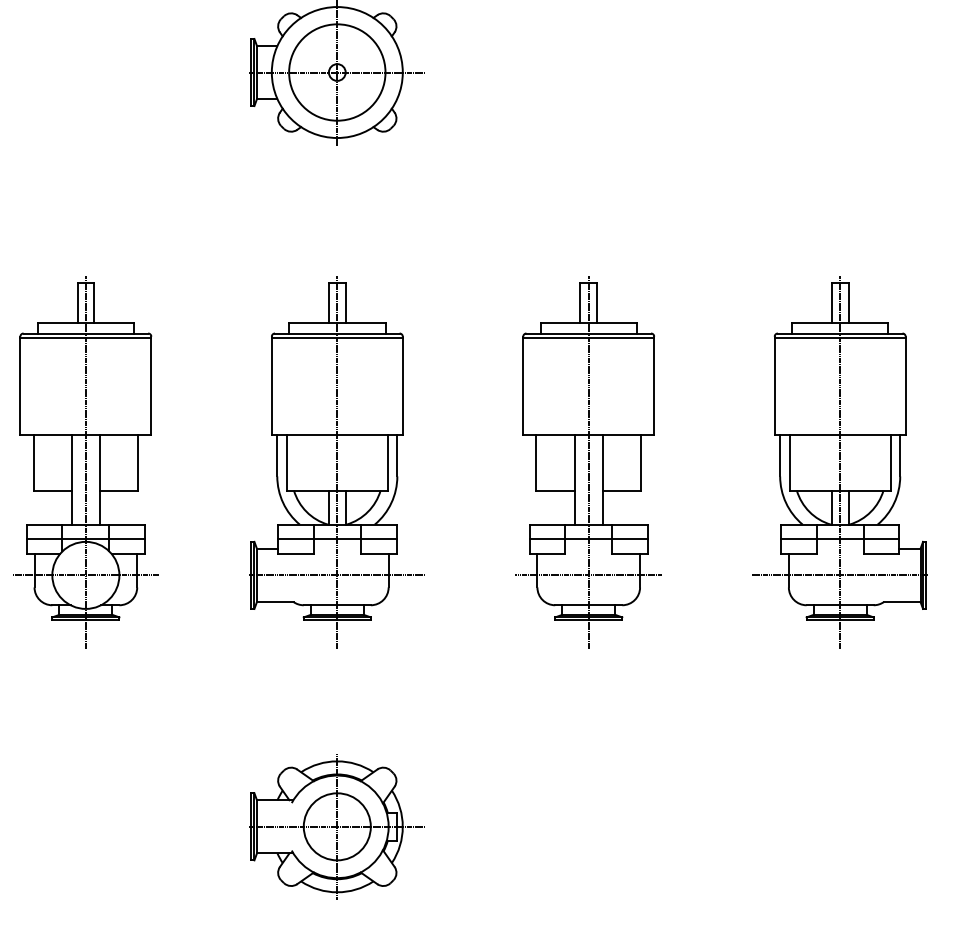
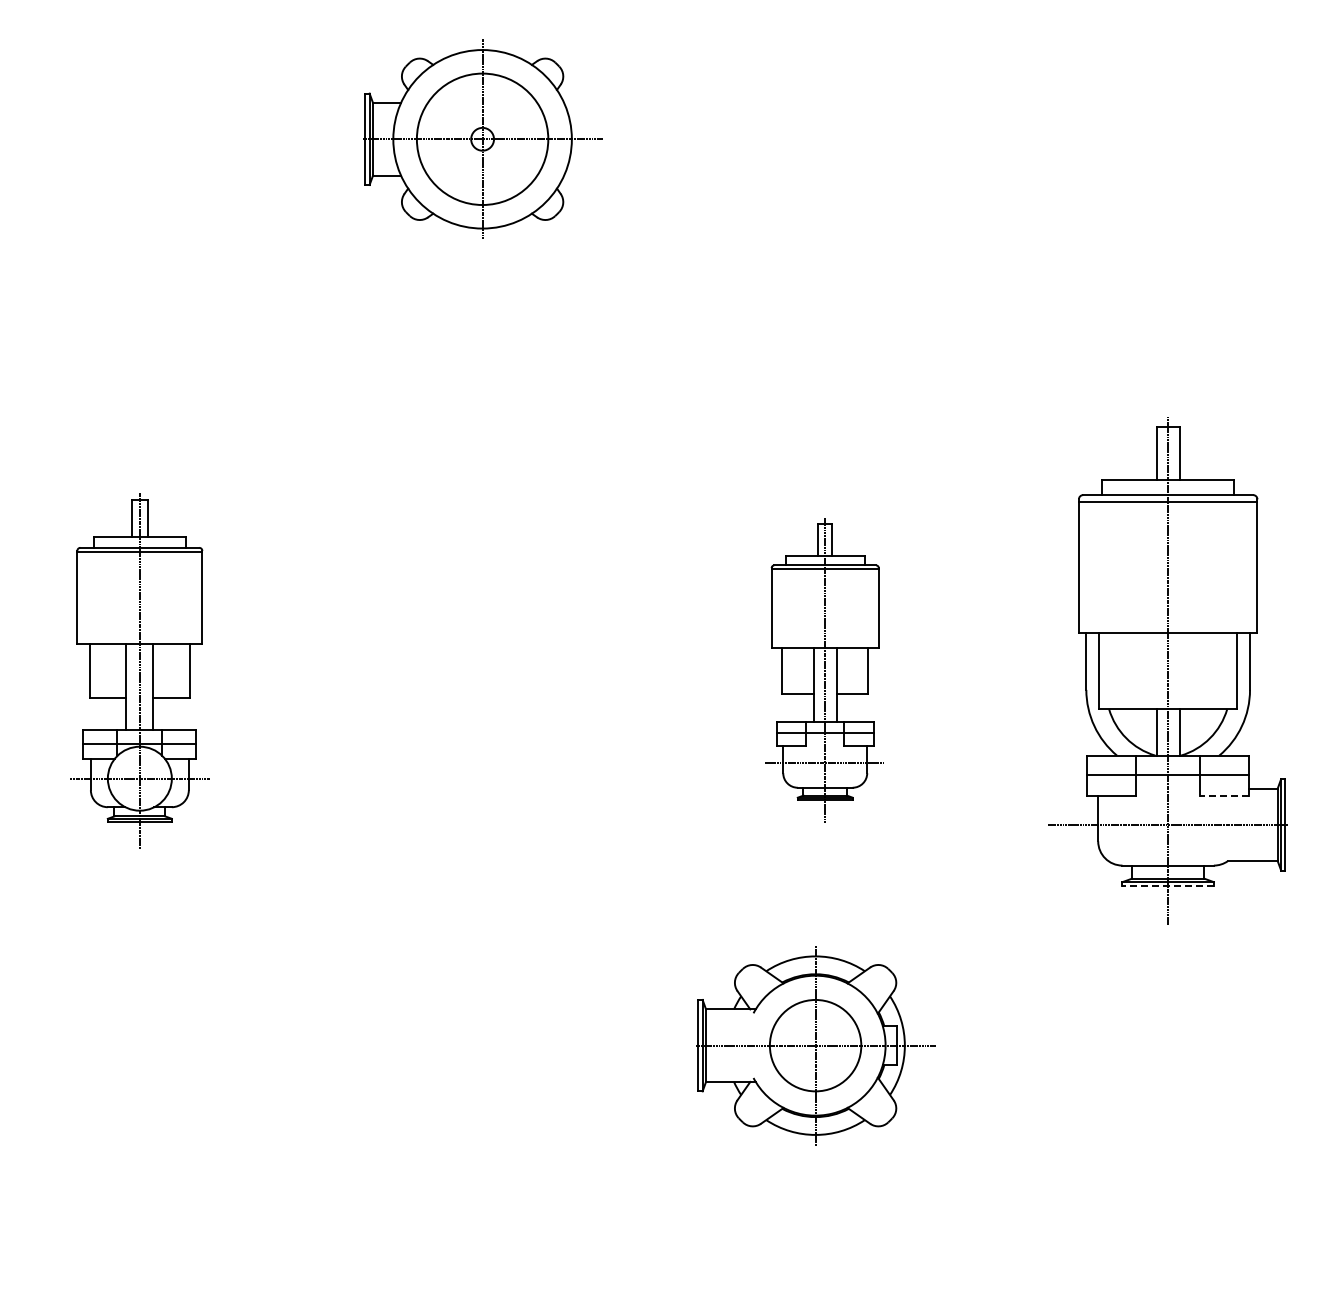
part: (85, 462) -> (139, 670), size x0.7
part: (337, 462) -> (482, 670), removed
part: (588, 462) -> (824, 670), size x0.6
line: (881, 554) -> (1224, 796), solid -> dashed
line: (840, 620) -> (1168, 886), solid -> dashed
part: (337, 826) -> (815, 1045), moved

